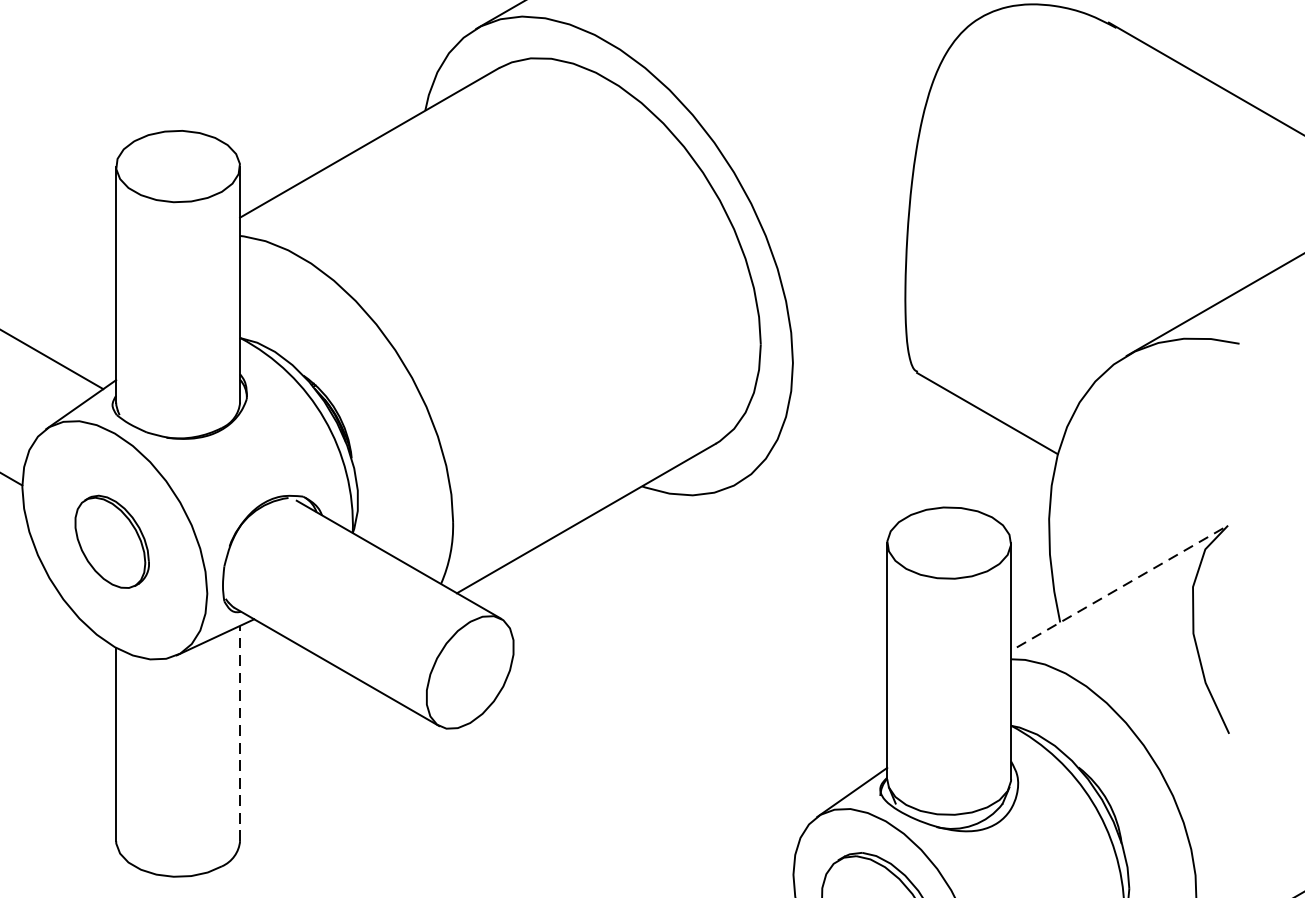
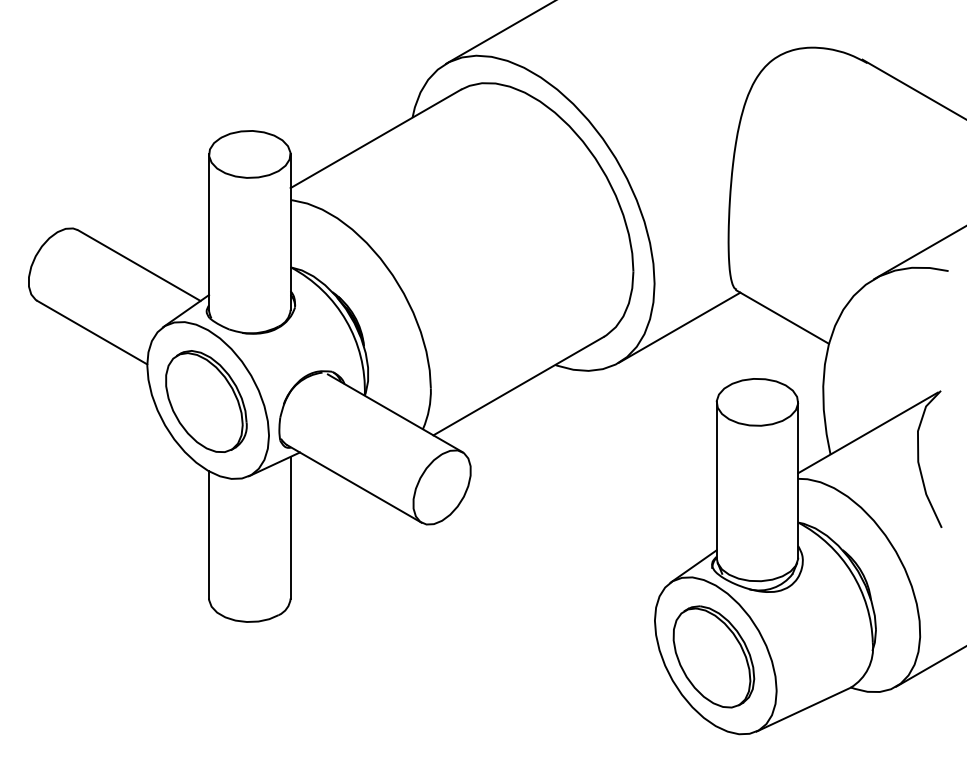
line: (830, 429) -> (679, 327), added
part: (112, 541) -> (206, 401), size x1.67
line: (1117, 588) -> (868, 432), dashed -> solid
line: (239, 733) -> (290, 527), dashed -> solid

